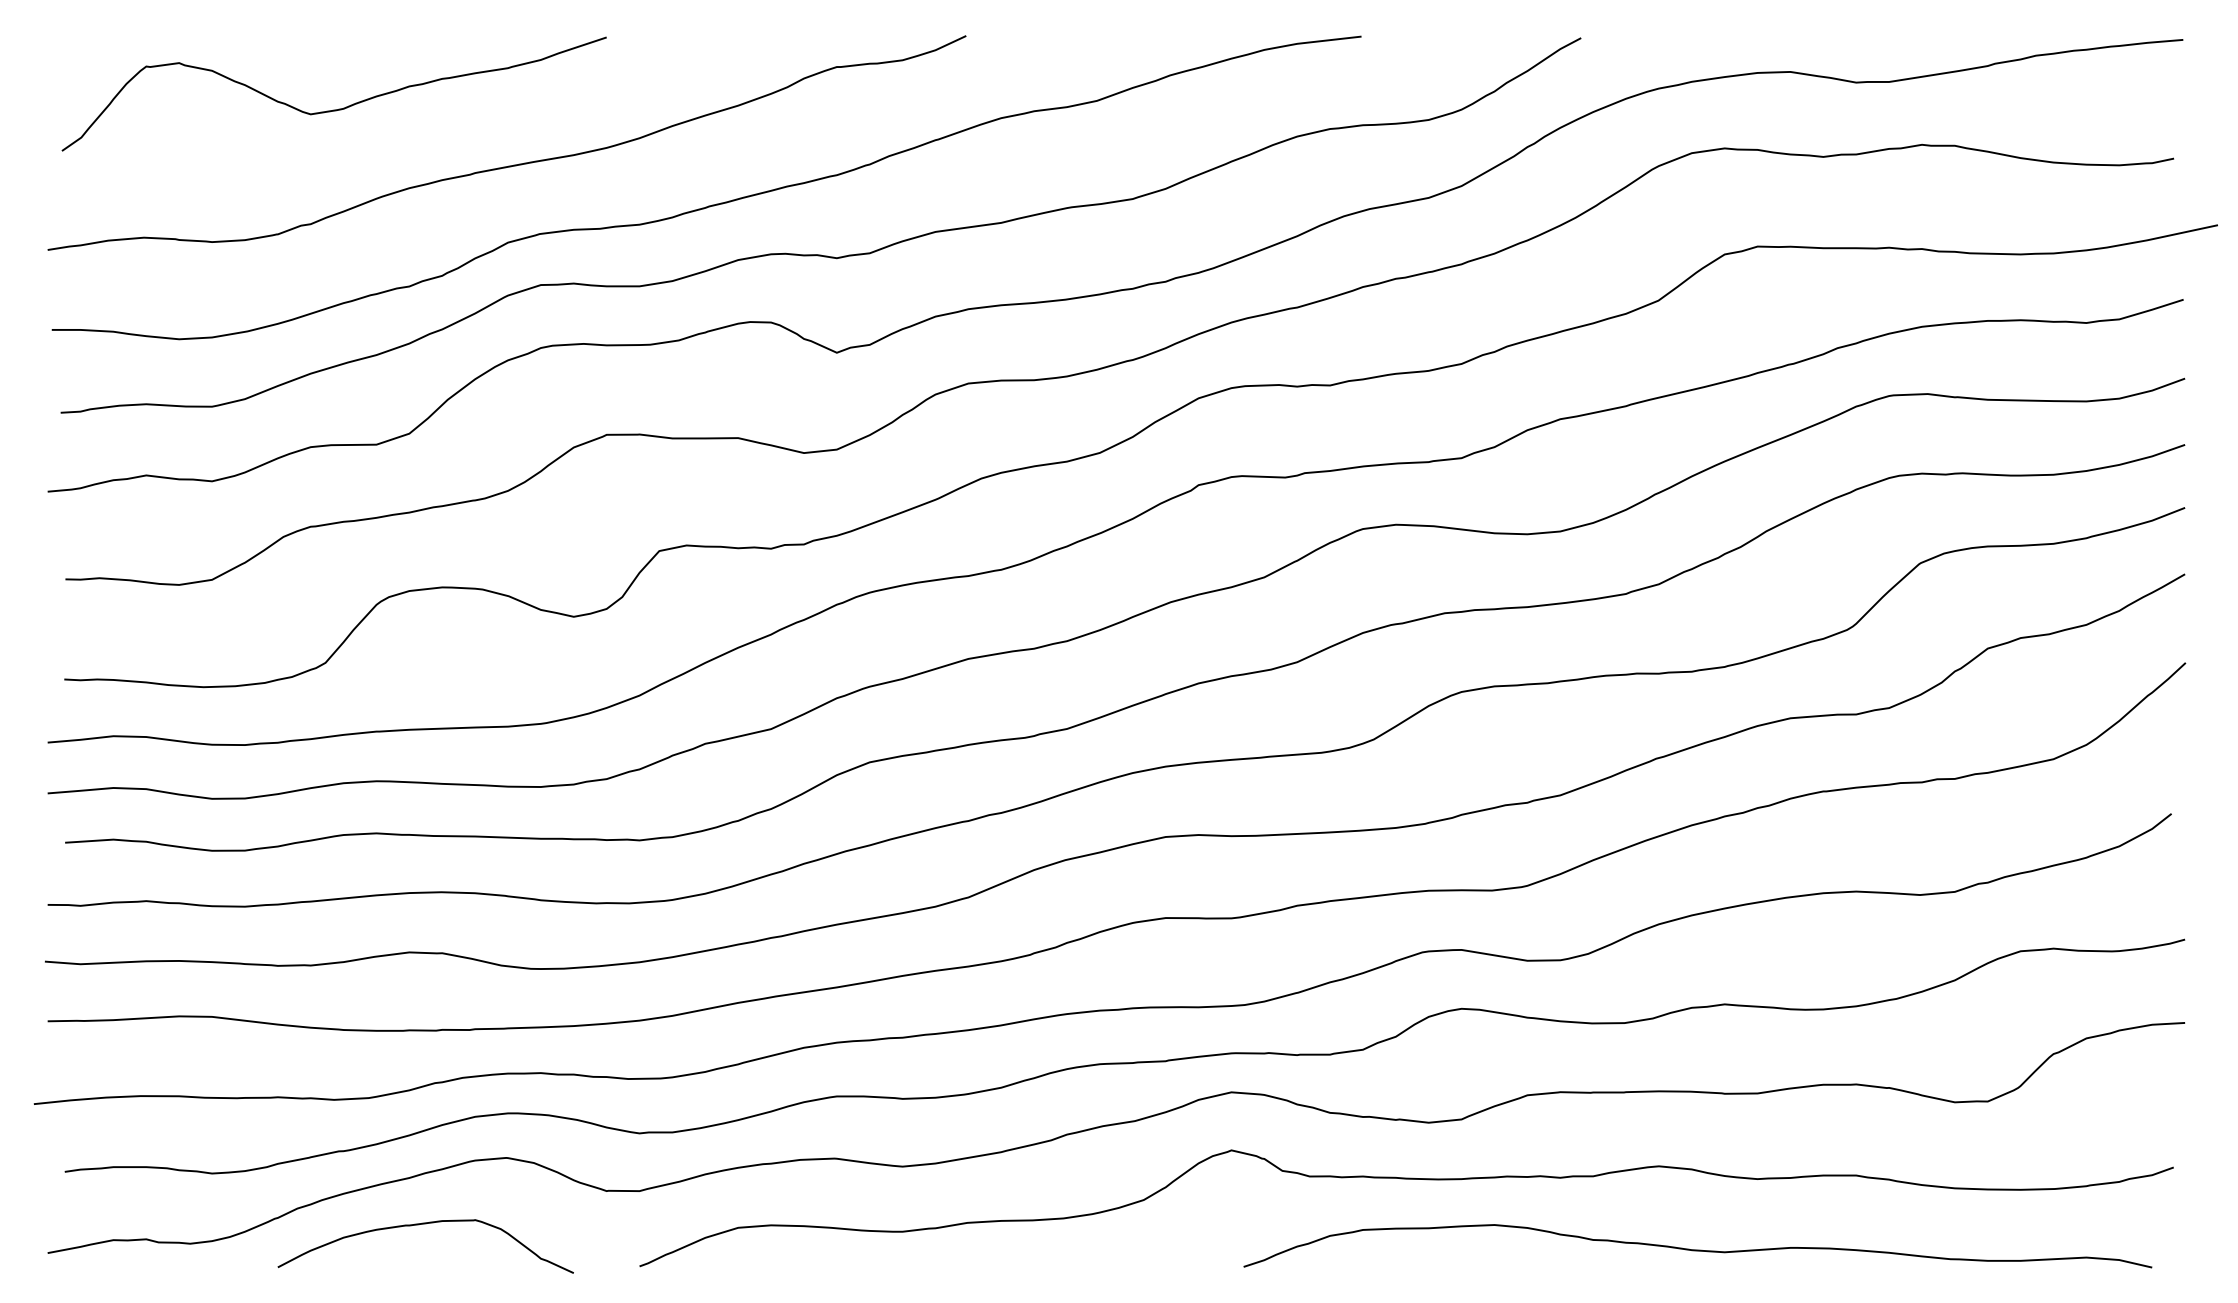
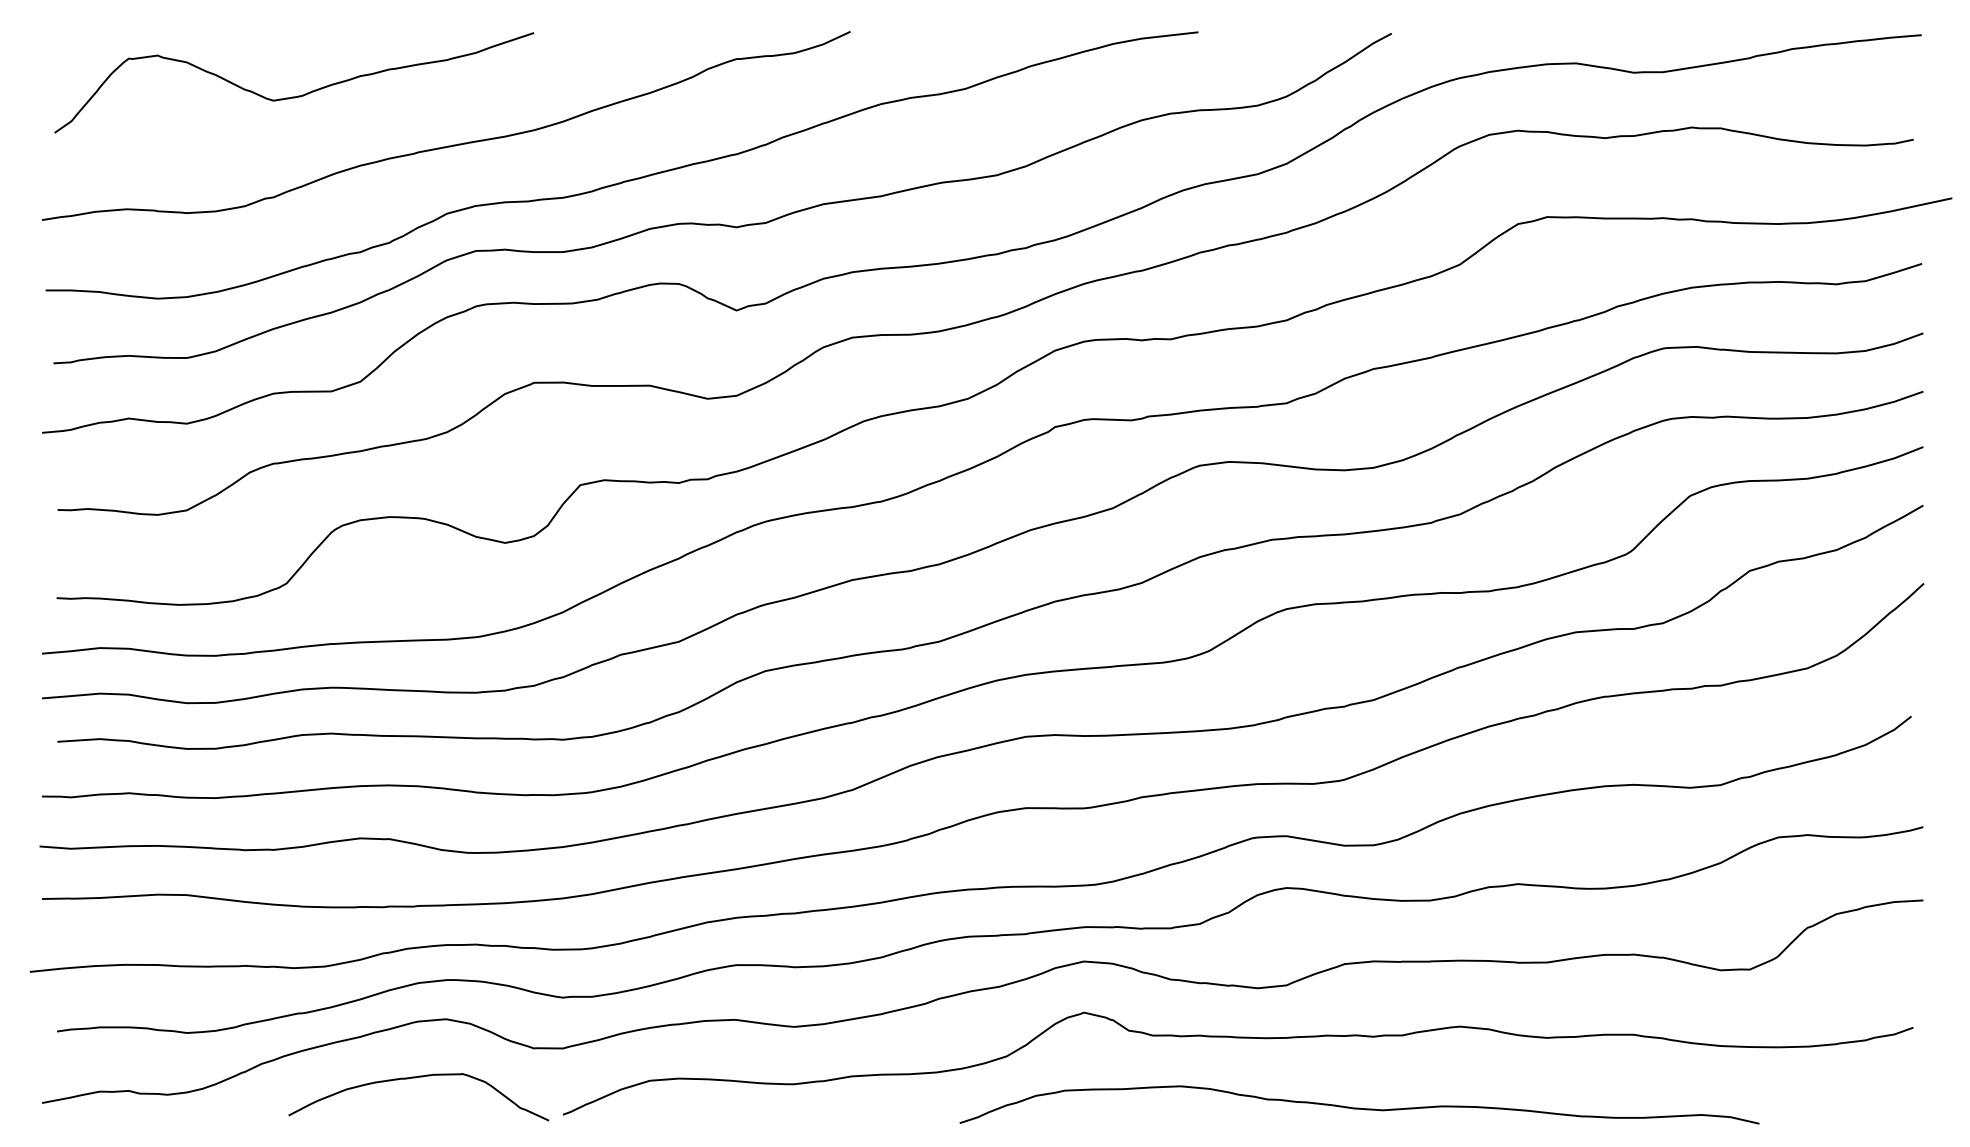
curve: (422, 1225) -> (415, 1078), moved
curve: (1697, 1249) -> (1359, 1107), moved

